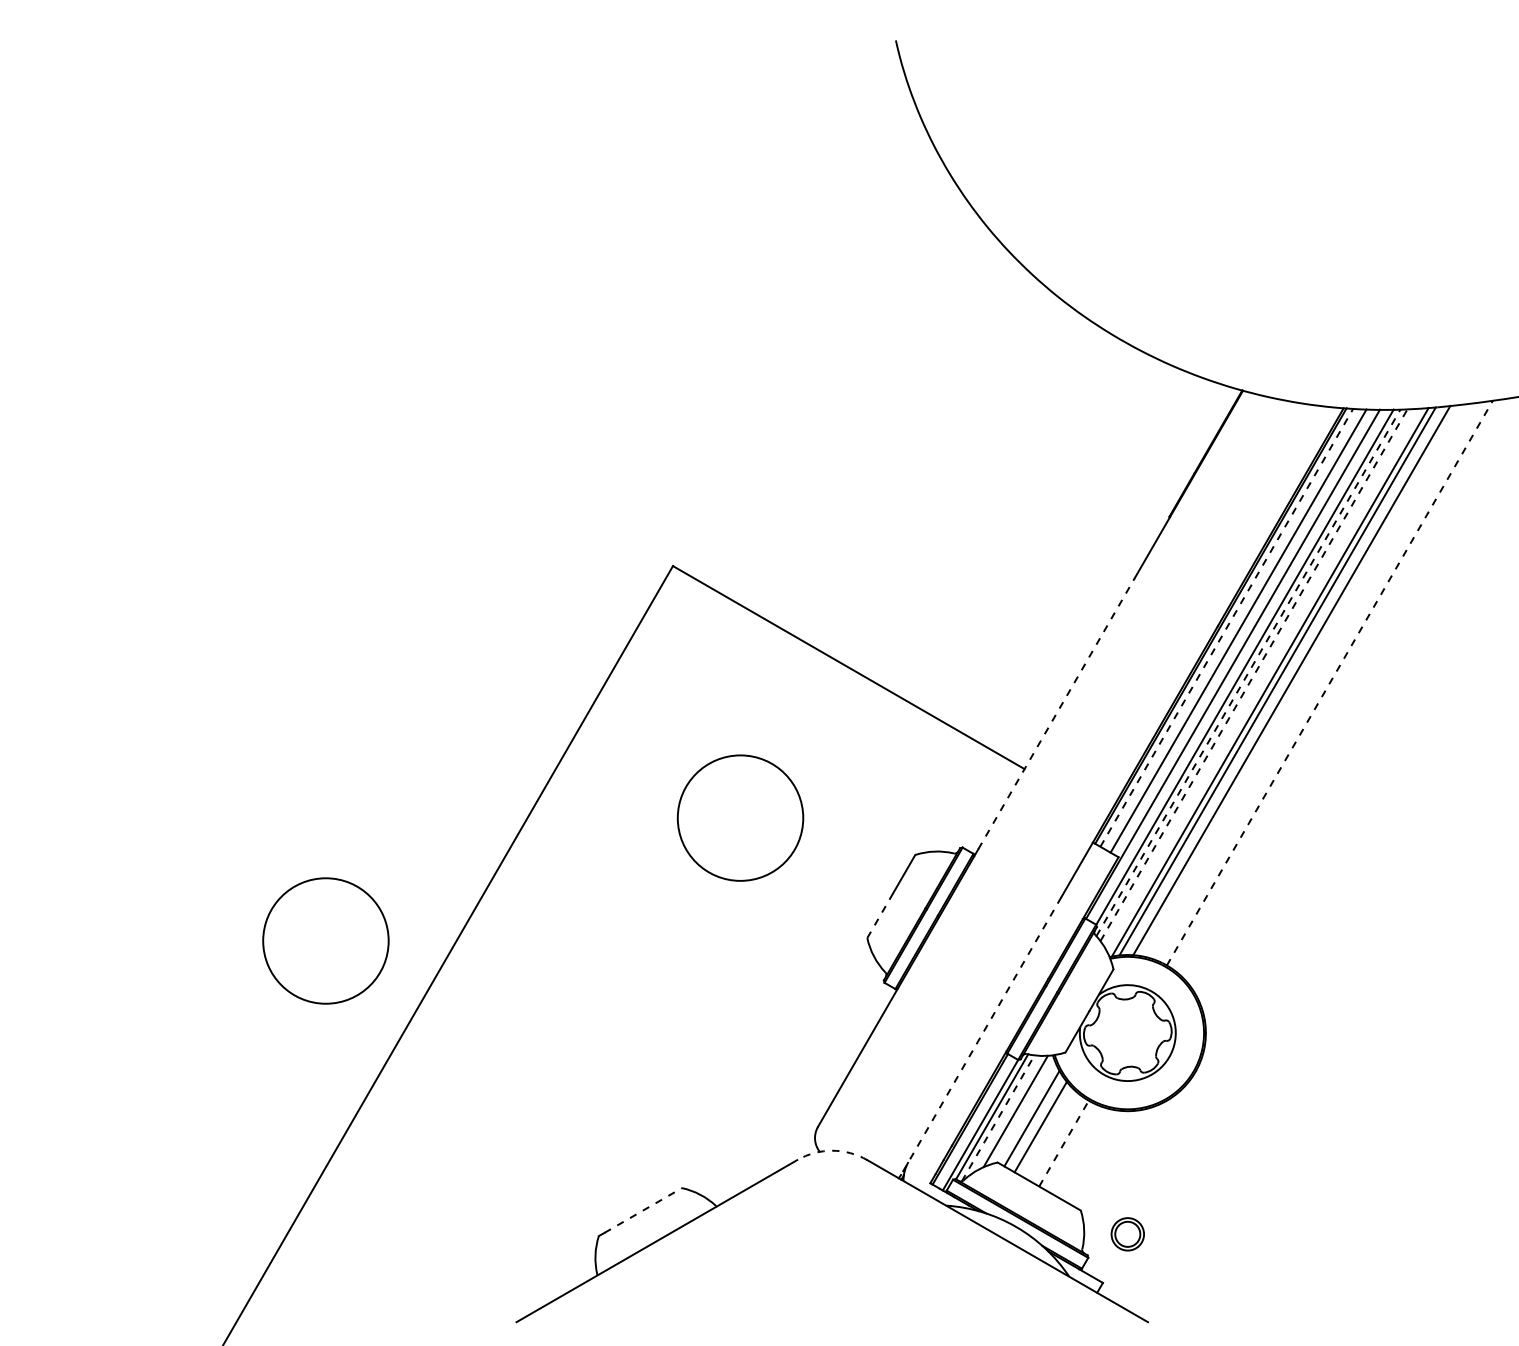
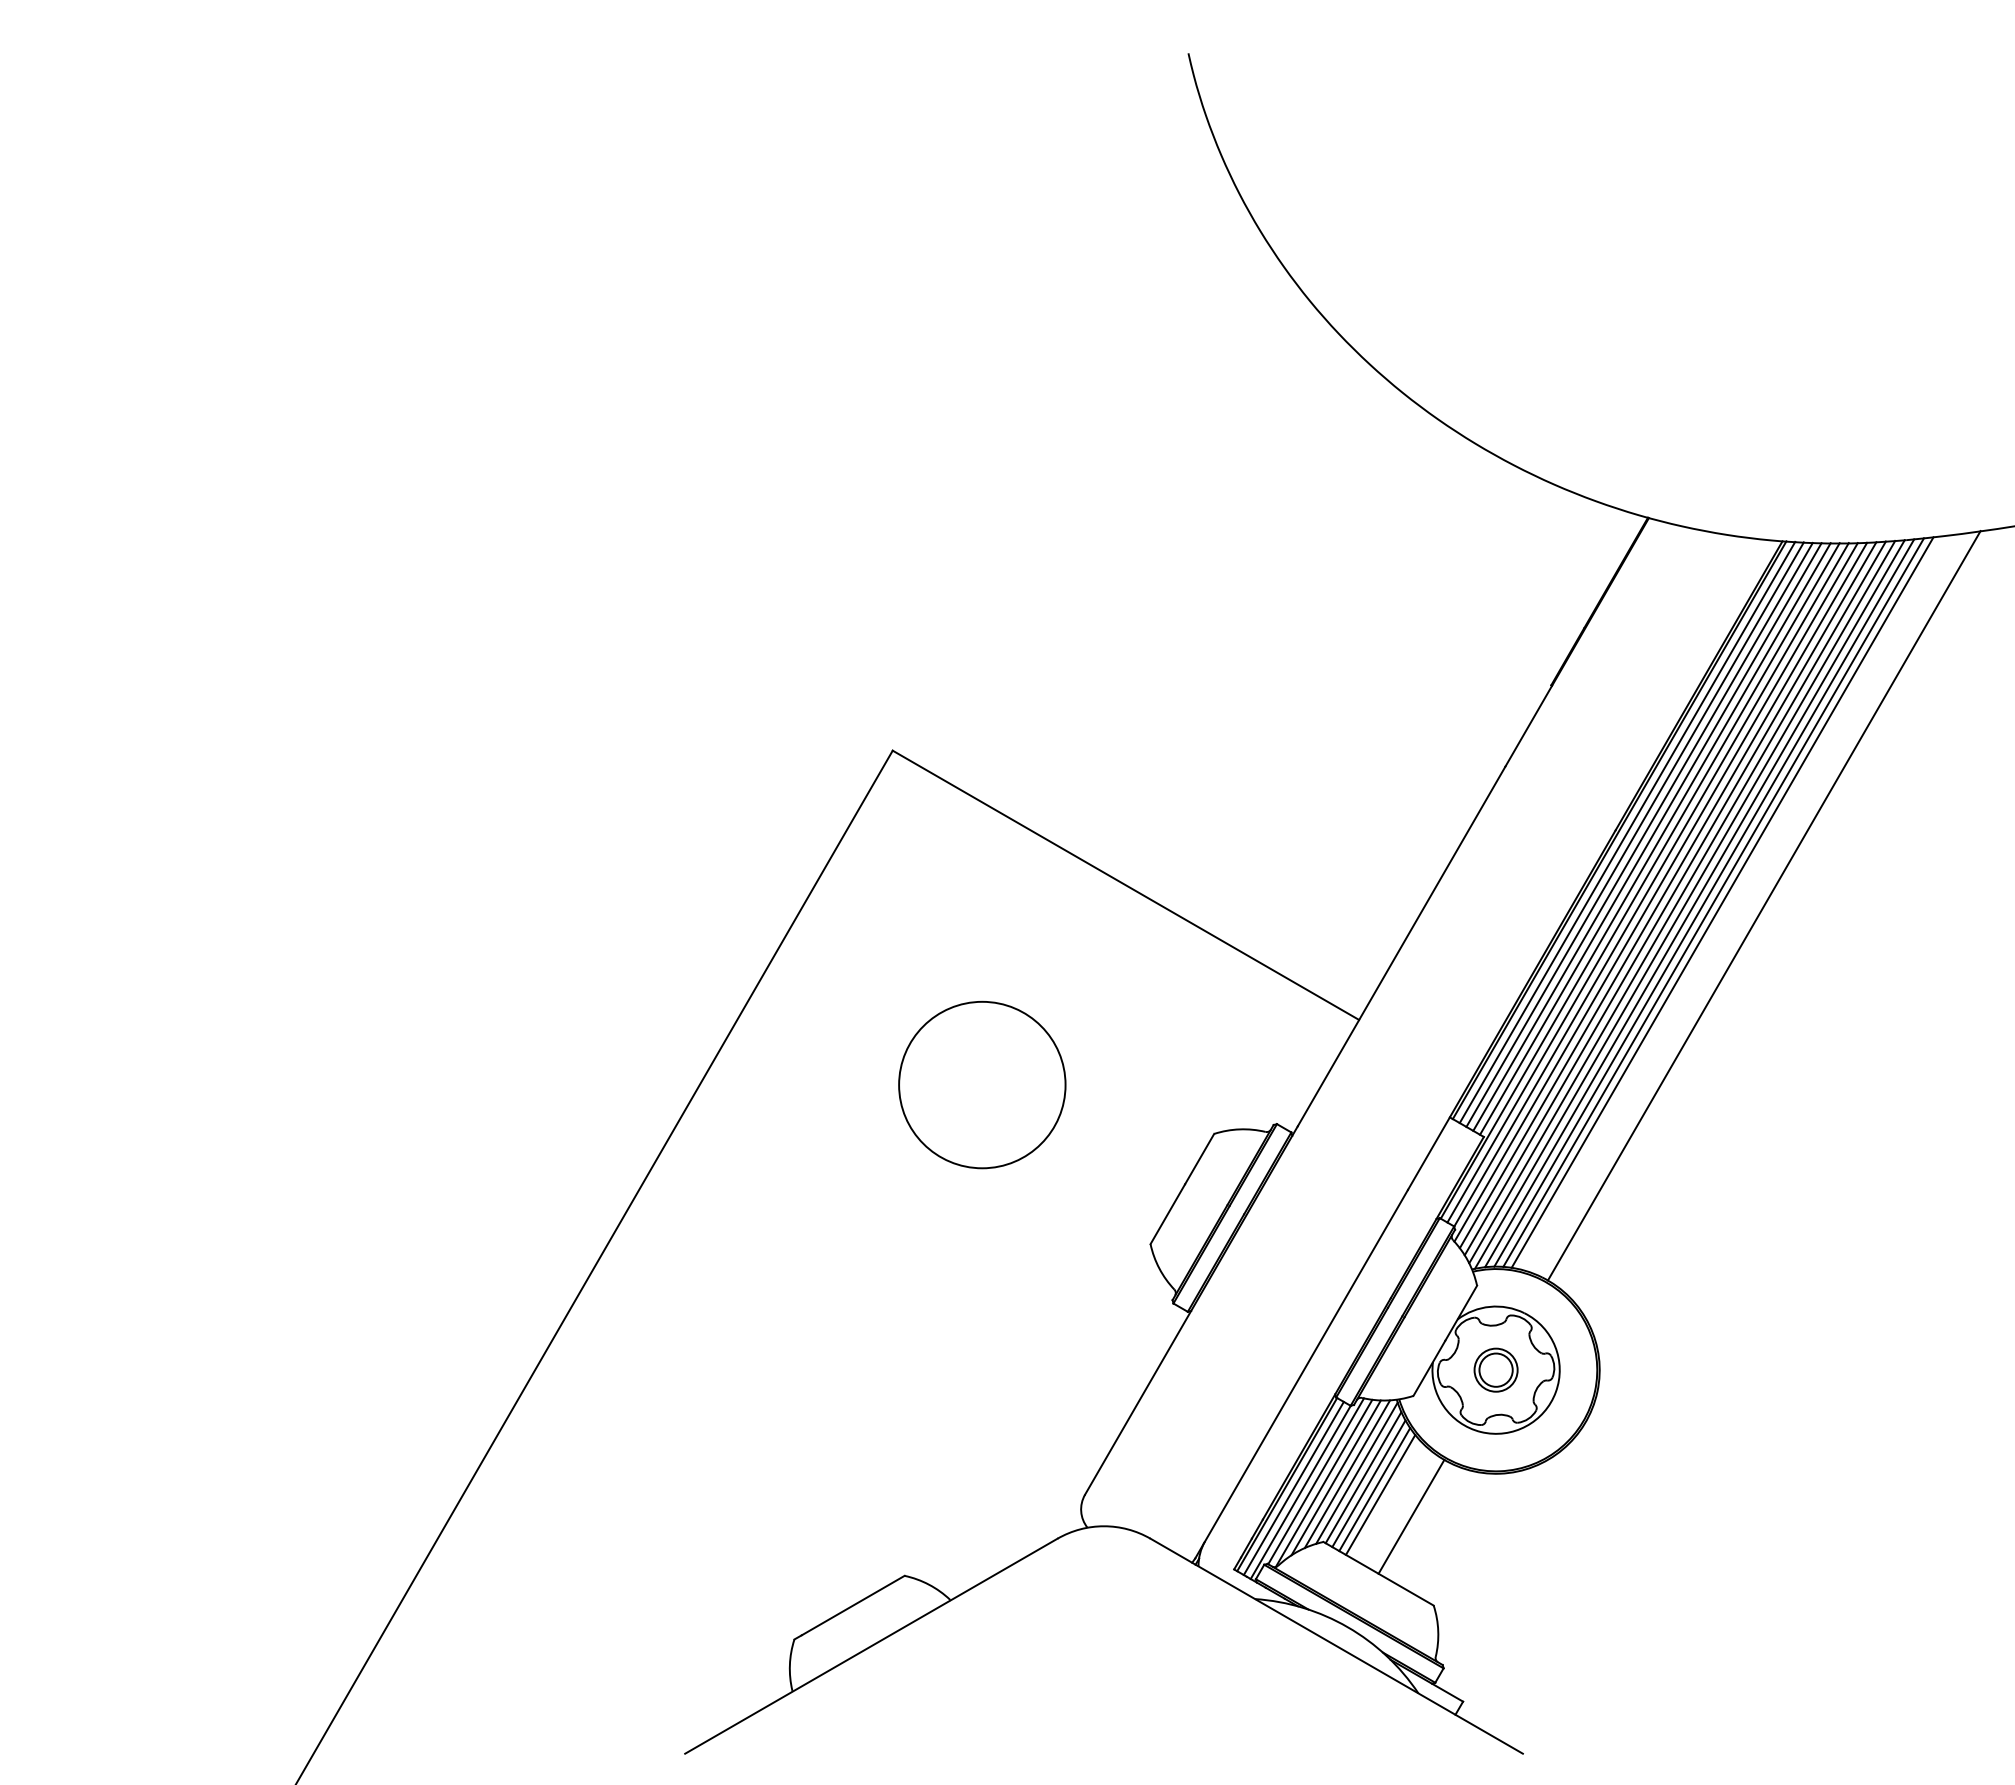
line: (1226, 627) -> (1627, 832), dashed -> solid
line: (1232, 629) -> (1634, 834), added
line: (1244, 632) -> (1650, 838), added
line: (1238, 665) -> (1643, 882), added
line: (1248, 672) -> (1656, 891), dashed -> solid
line: (1253, 675) -> (1663, 895), dashed -> solid
line: (1259, 677) -> (1670, 898), added
line: (1264, 680) -> (1677, 902), added
line: (1284, 680) -> (1704, 902), added
line: (1298, 680) -> (1722, 902), added
line: (1330, 682) -> (1764, 905), dashed -> solid
line: (1056, 713) -> (1401, 946), dashed -> solid
line: (880, 915) -> (1167, 1214), dashed -> solid
circle: (326, 940) -> (432, 1247), removed
line: (981, 1036) -> (1301, 1374), dashed -> solid
line: (1022, 1110) -> (1356, 1472), added
line: (1006, 1113) -> (1335, 1477), added
line: (1027, 1113) -> (1363, 1477), added
line: (998, 1118) -> (1324, 1483), dashed -> solid
line: (975, 1122) -> (1293, 1488), added
line: (1036, 1123) -> (1374, 1489), added
line: (1064, 1143) -> (1411, 1516), dashed -> solid
arc: (832, 1150) -> (1104, 1526), dashed -> solid
line: (643, 1210) -> (853, 1605), dashed -> solid
part: (1127, 1233) -> (1495, 1369), moved

